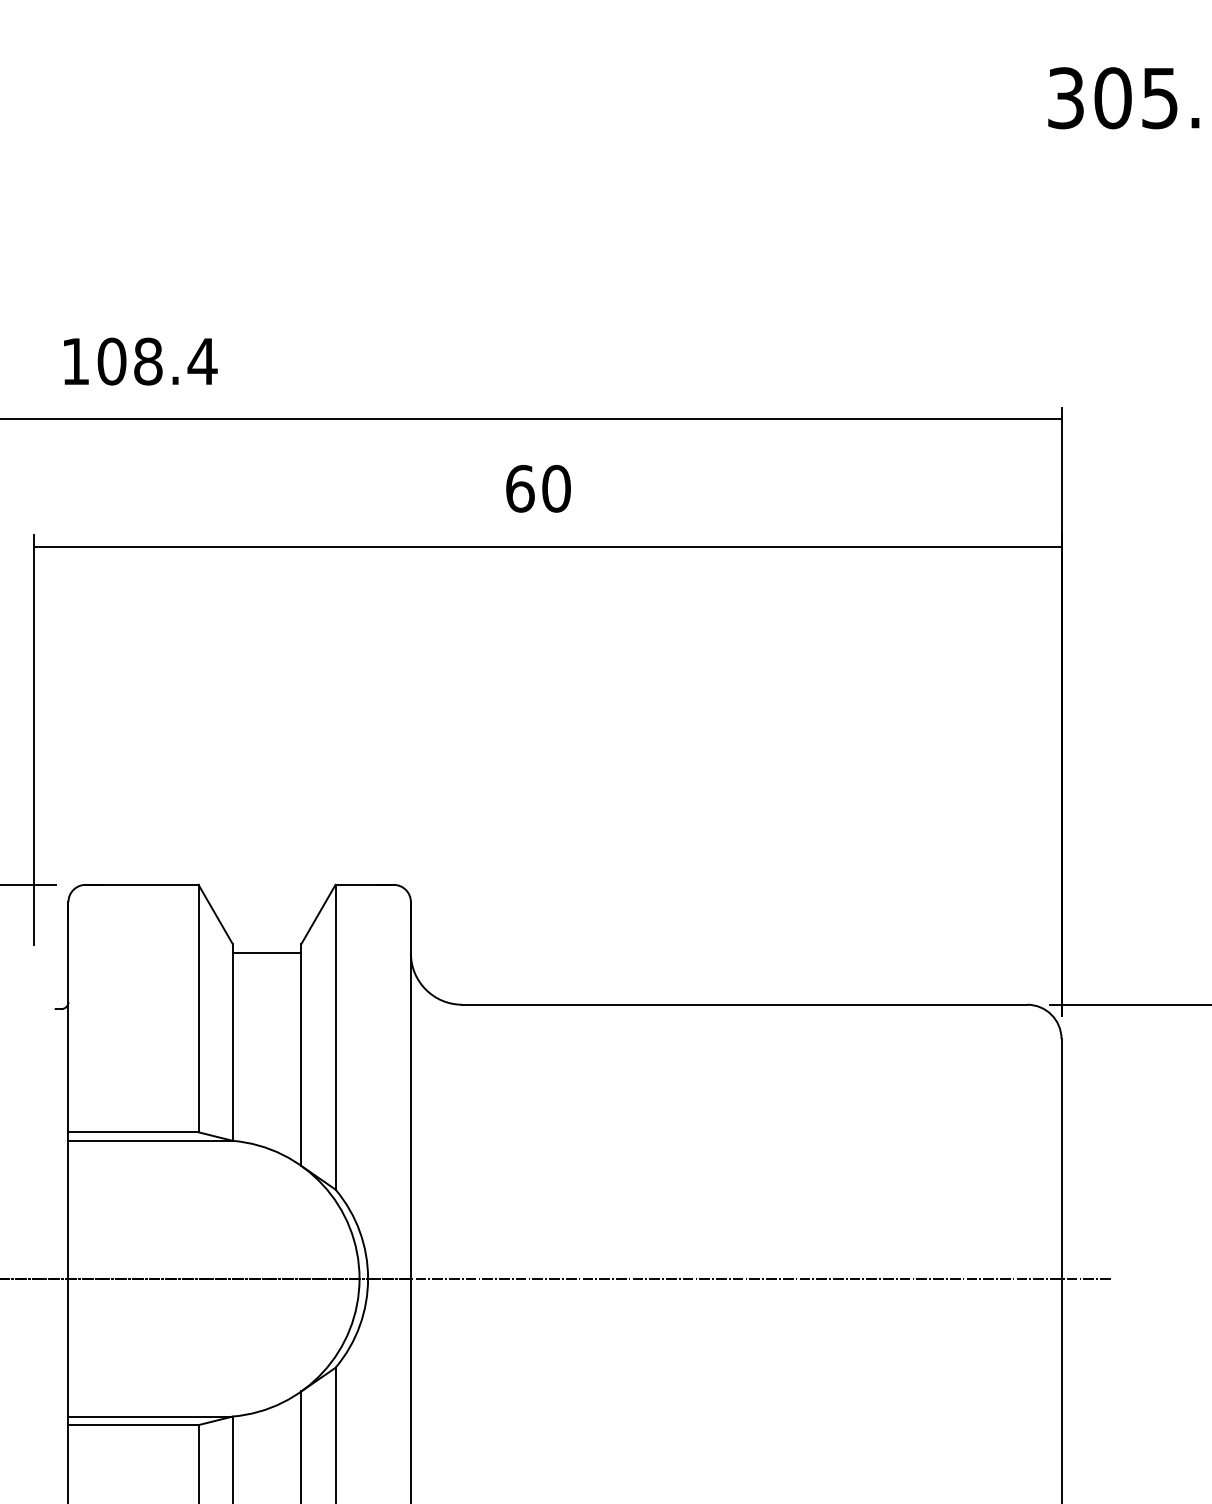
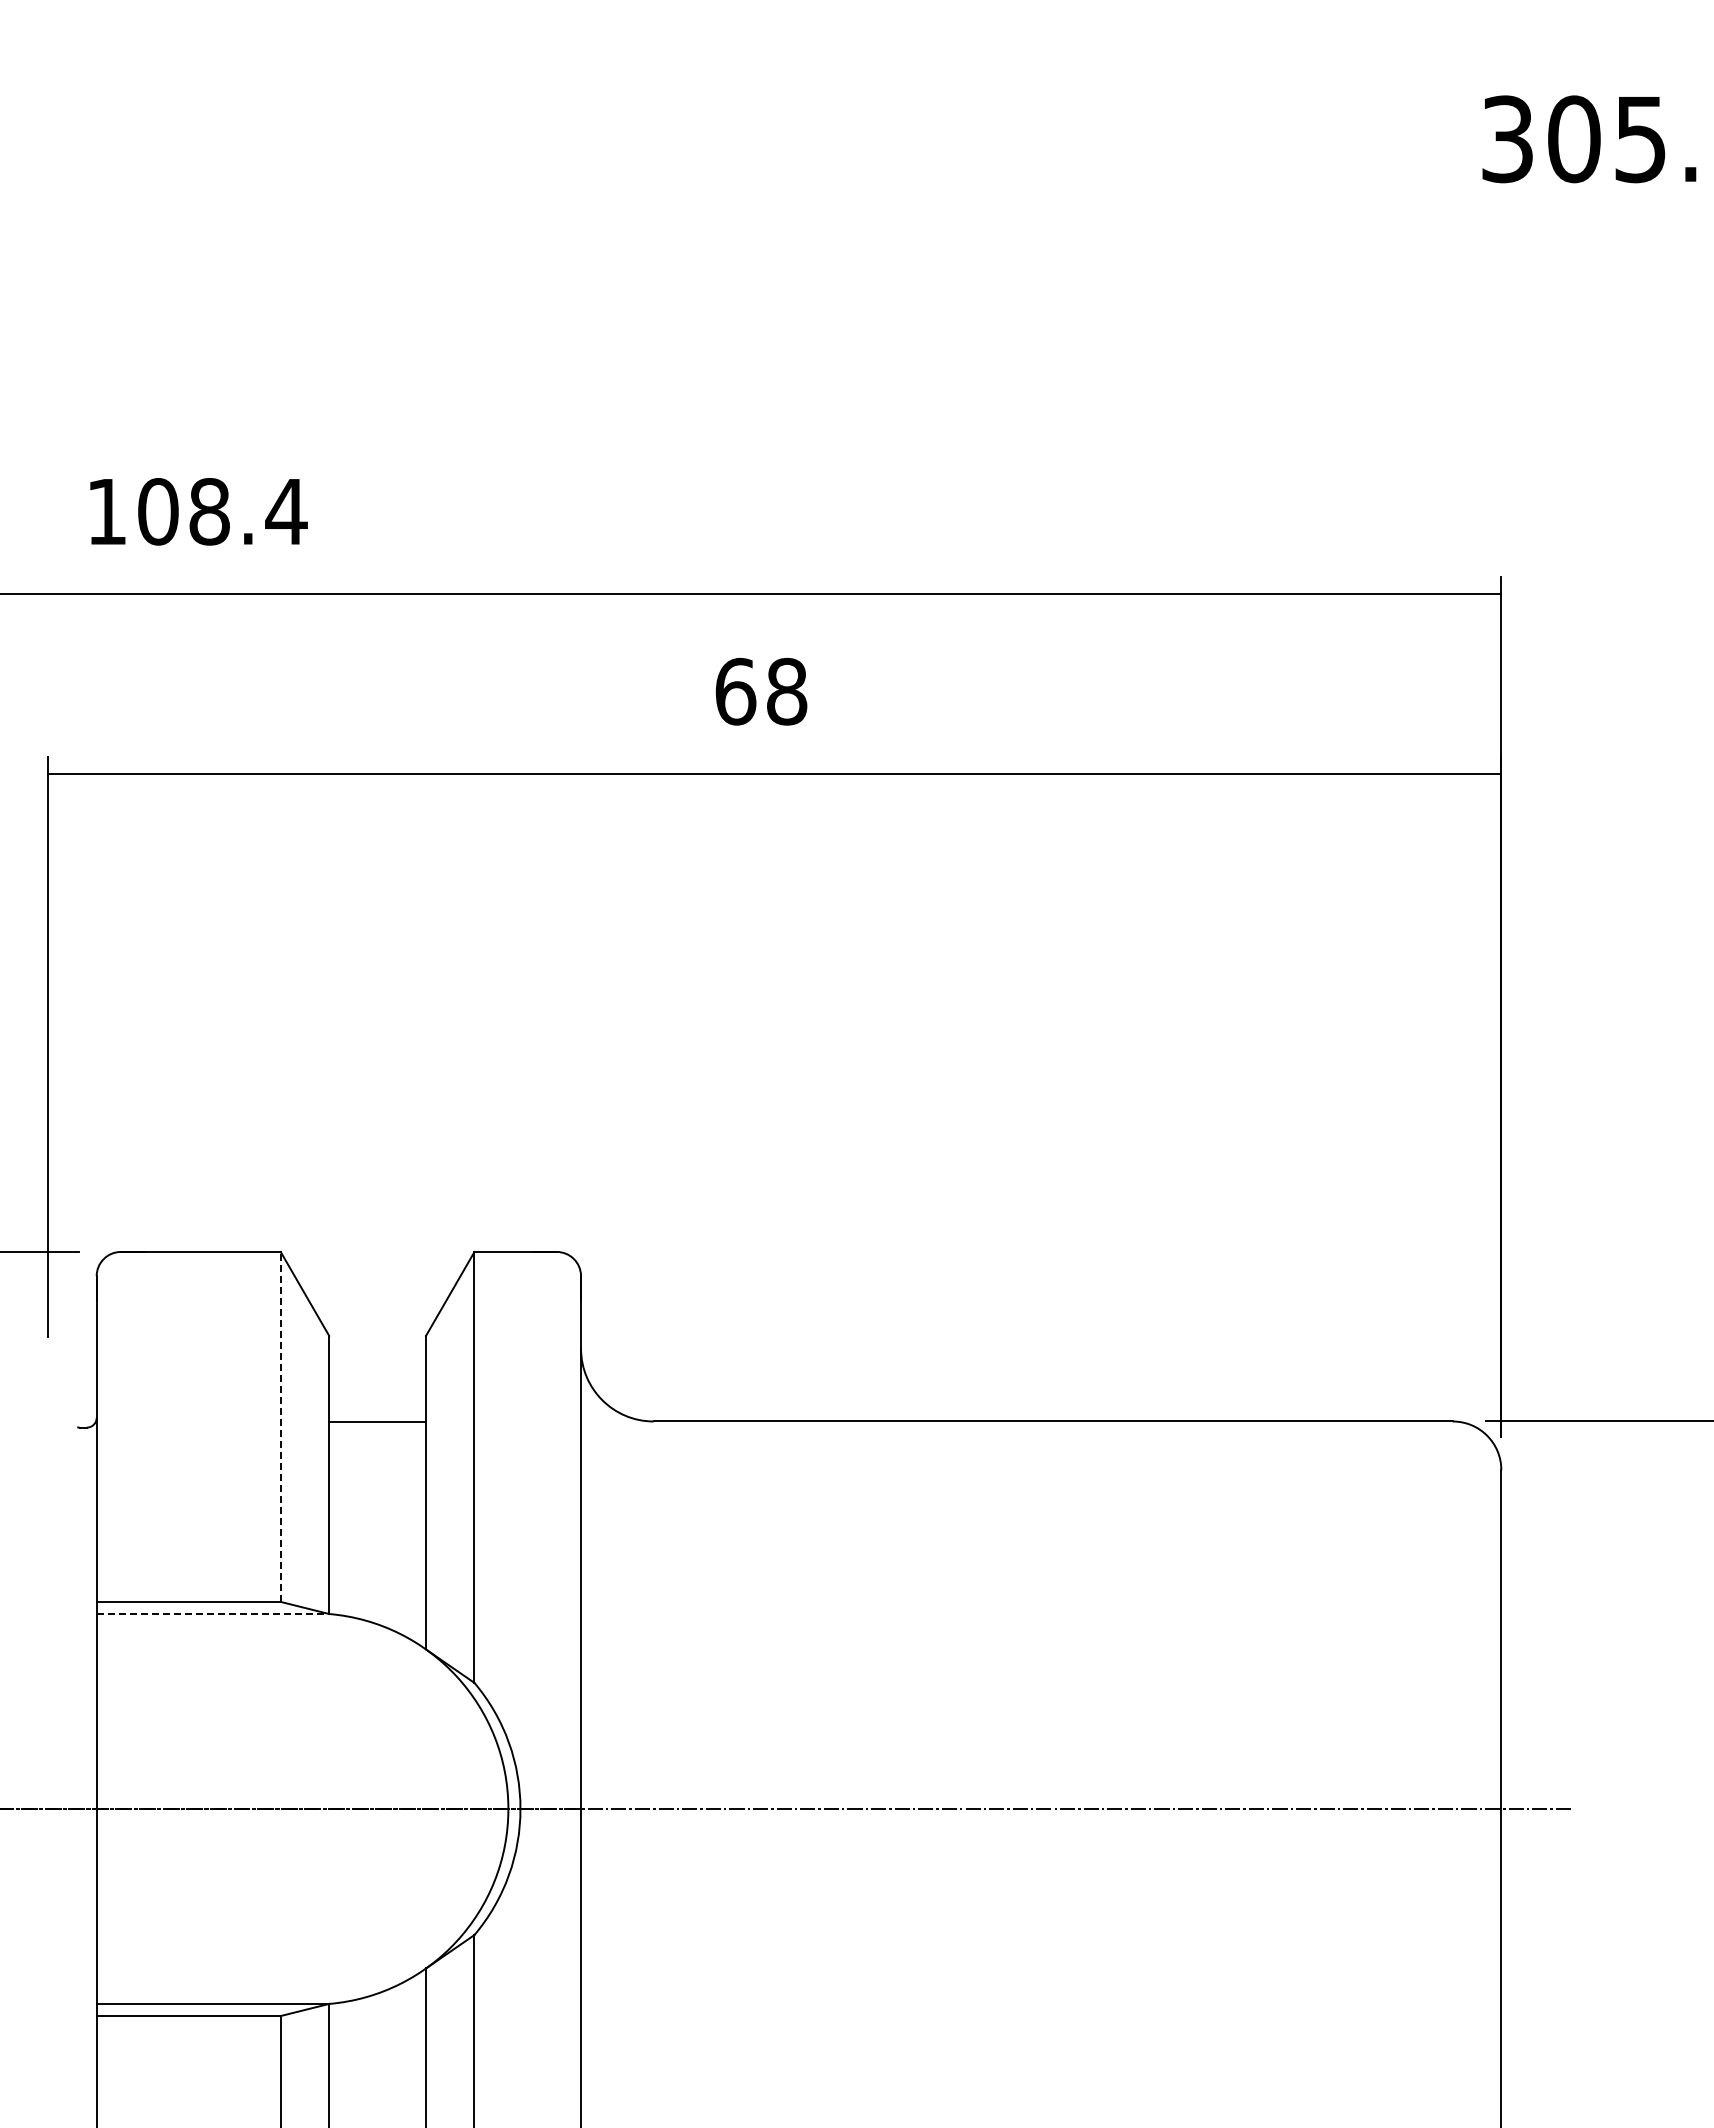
text: (556, 488) -> (786, 691), 60 -> 68
line: (266, 953) -> (377, 1421), moved
line: (198, 1008) -> (280, 1426), solid -> dashed
line: (151, 1141) -> (213, 1614), solid -> dashed

